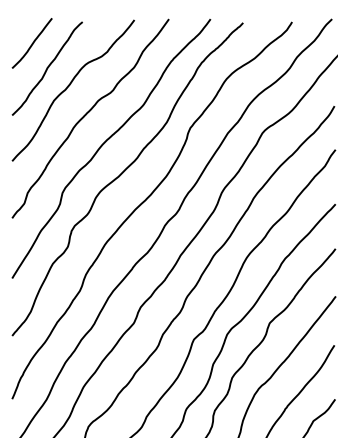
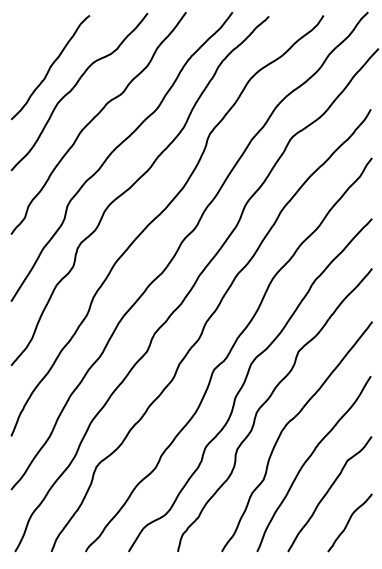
curve: (32, 43) -> (33, 39), removed

